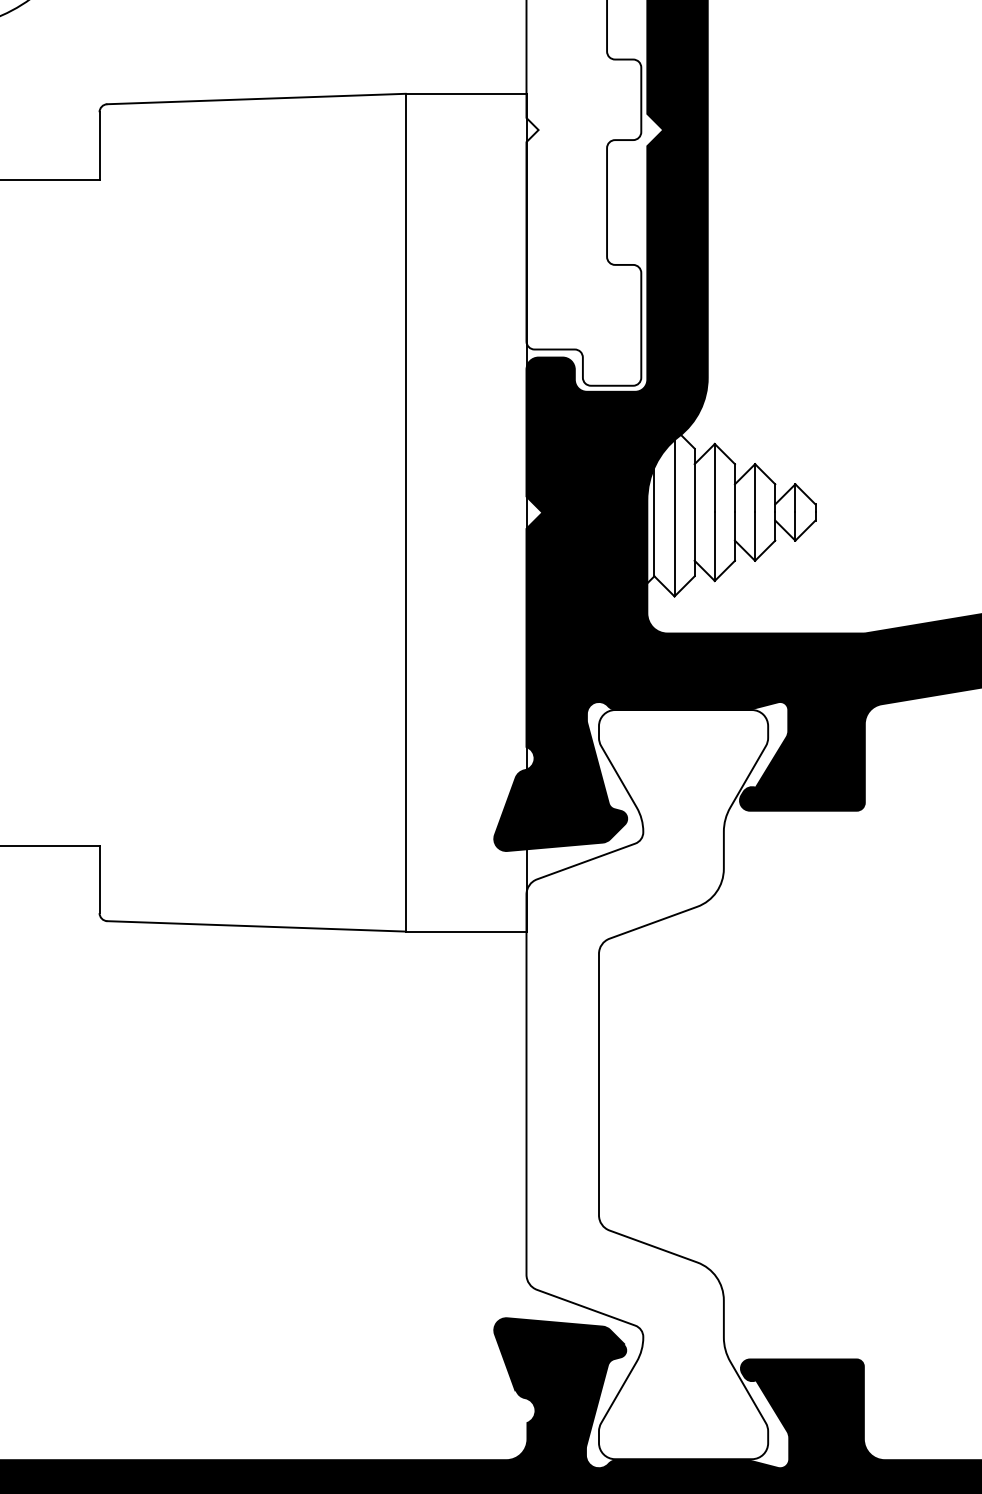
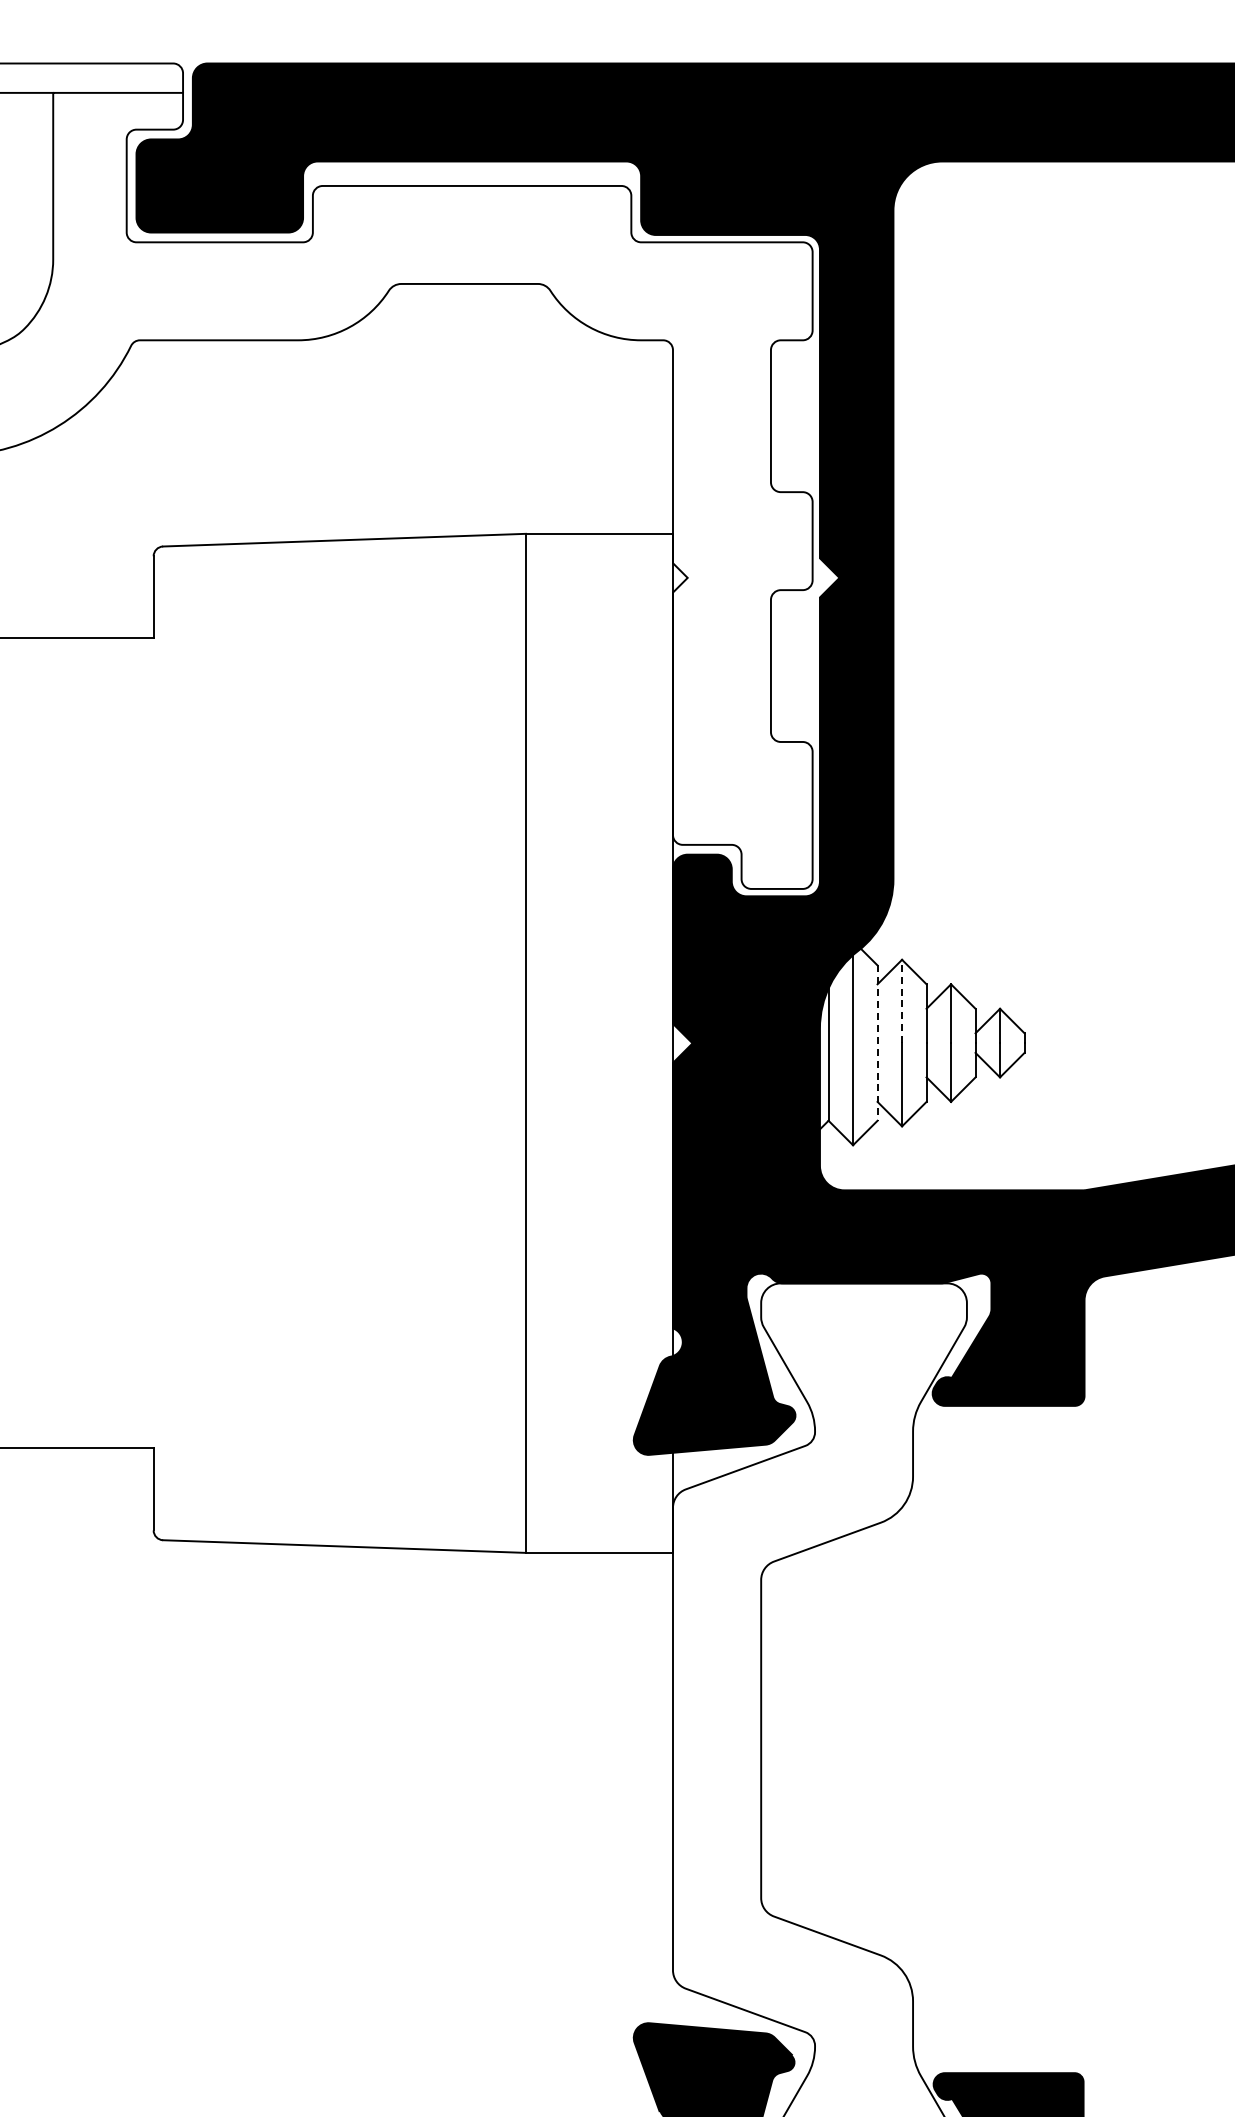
line: (715, 478) -> (902, 1001), solid -> dashed
line: (694, 512) -> (877, 1043), solid -> dashed

